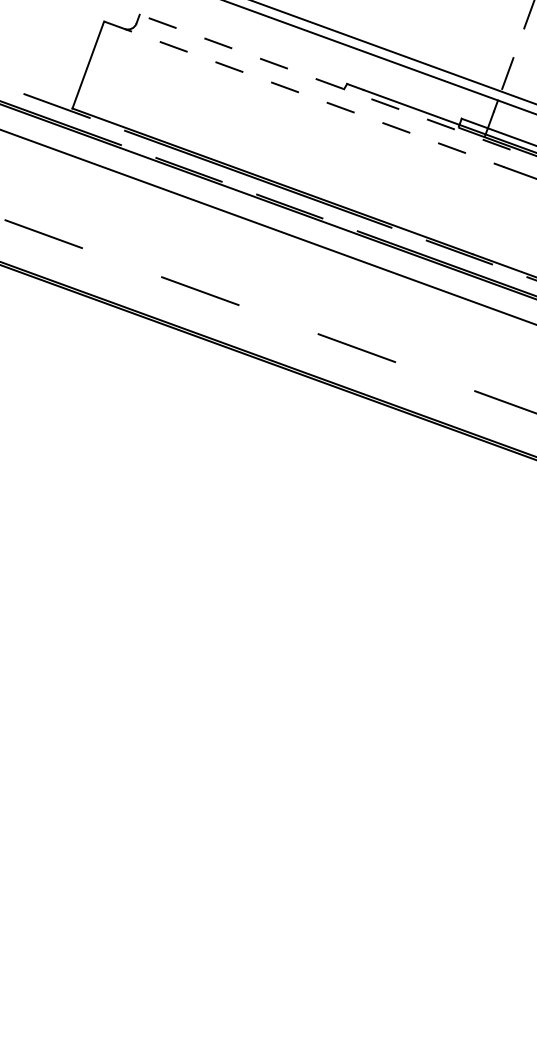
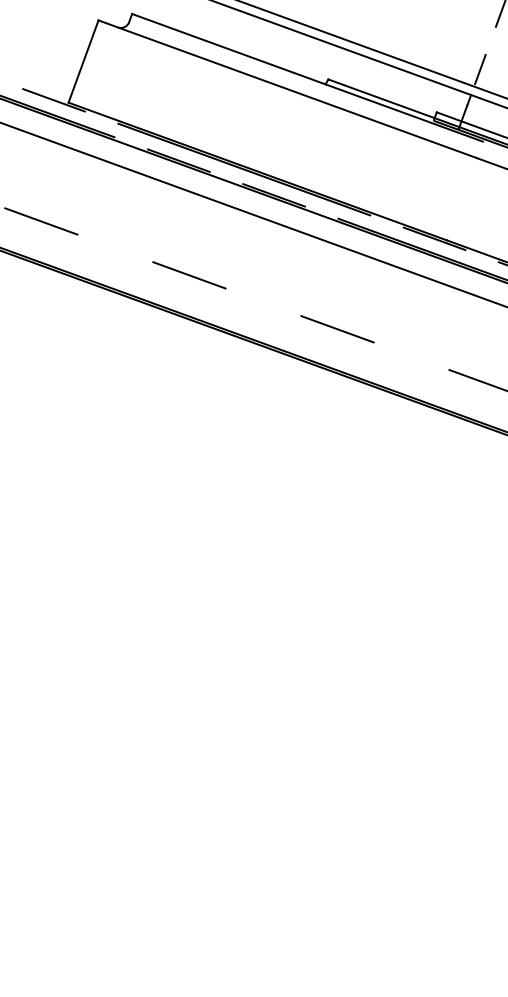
line: (325, 81) -> (307, 77), dashed -> solid
line: (304, 94) -> (288, 89), dashed -> solid

